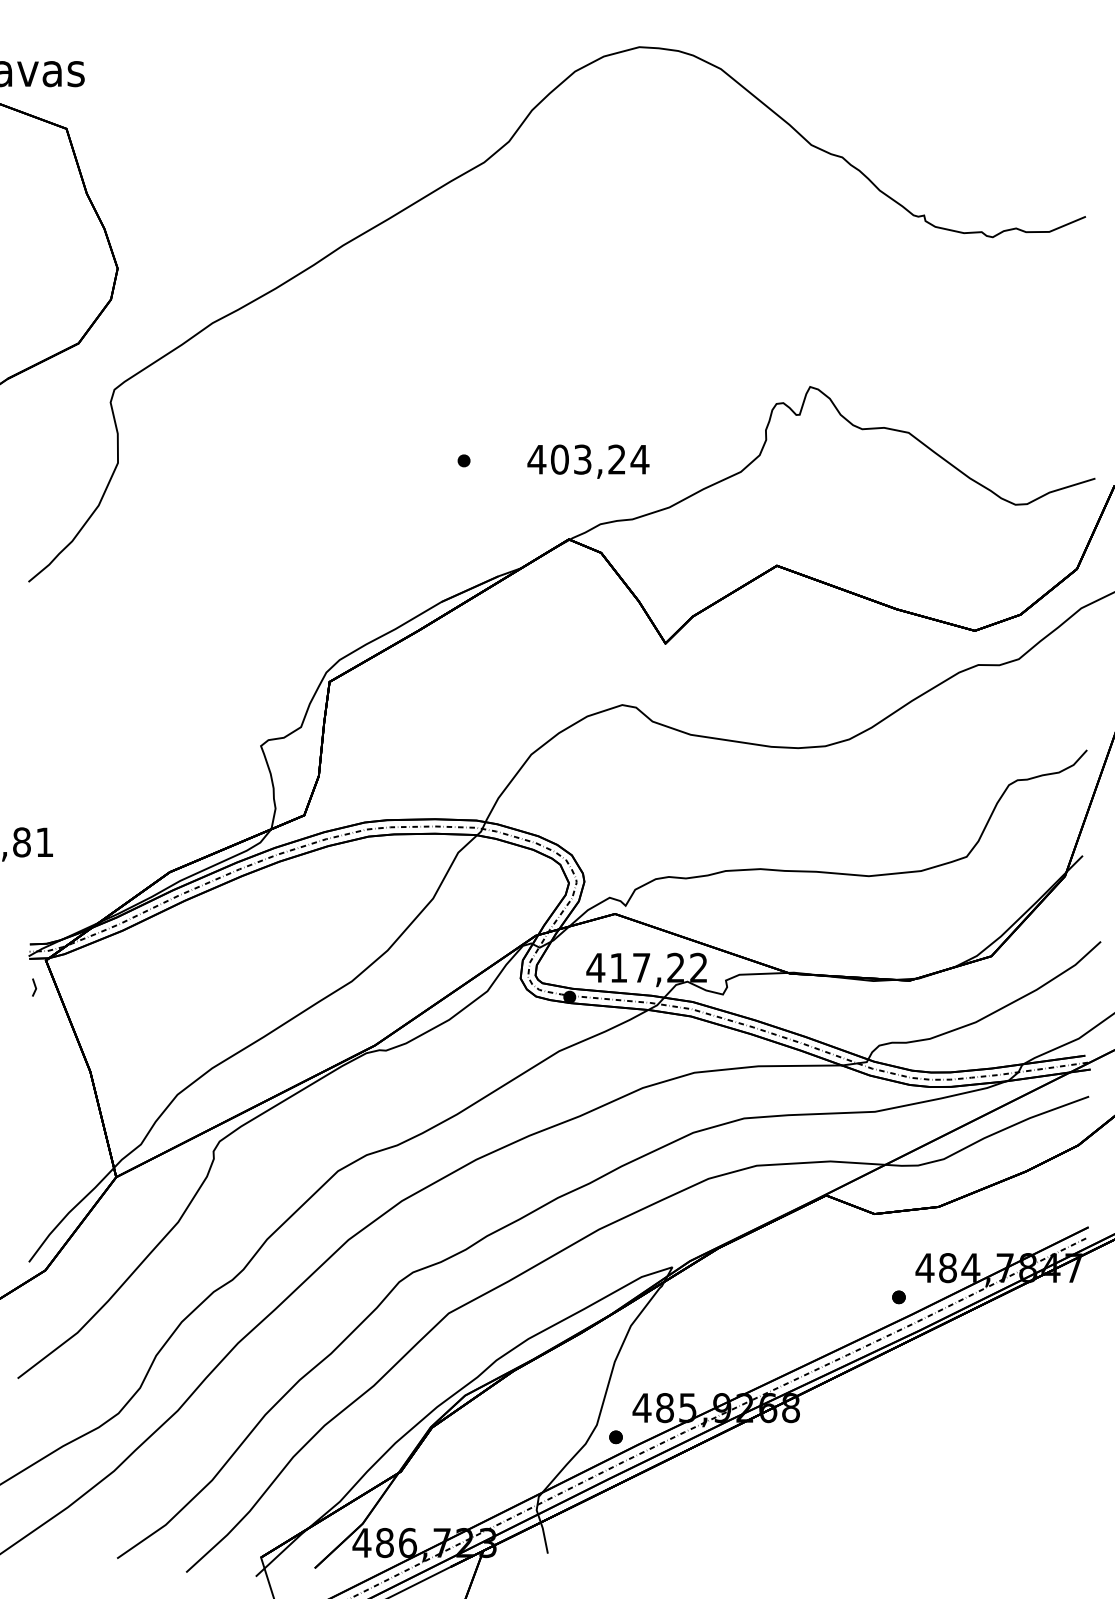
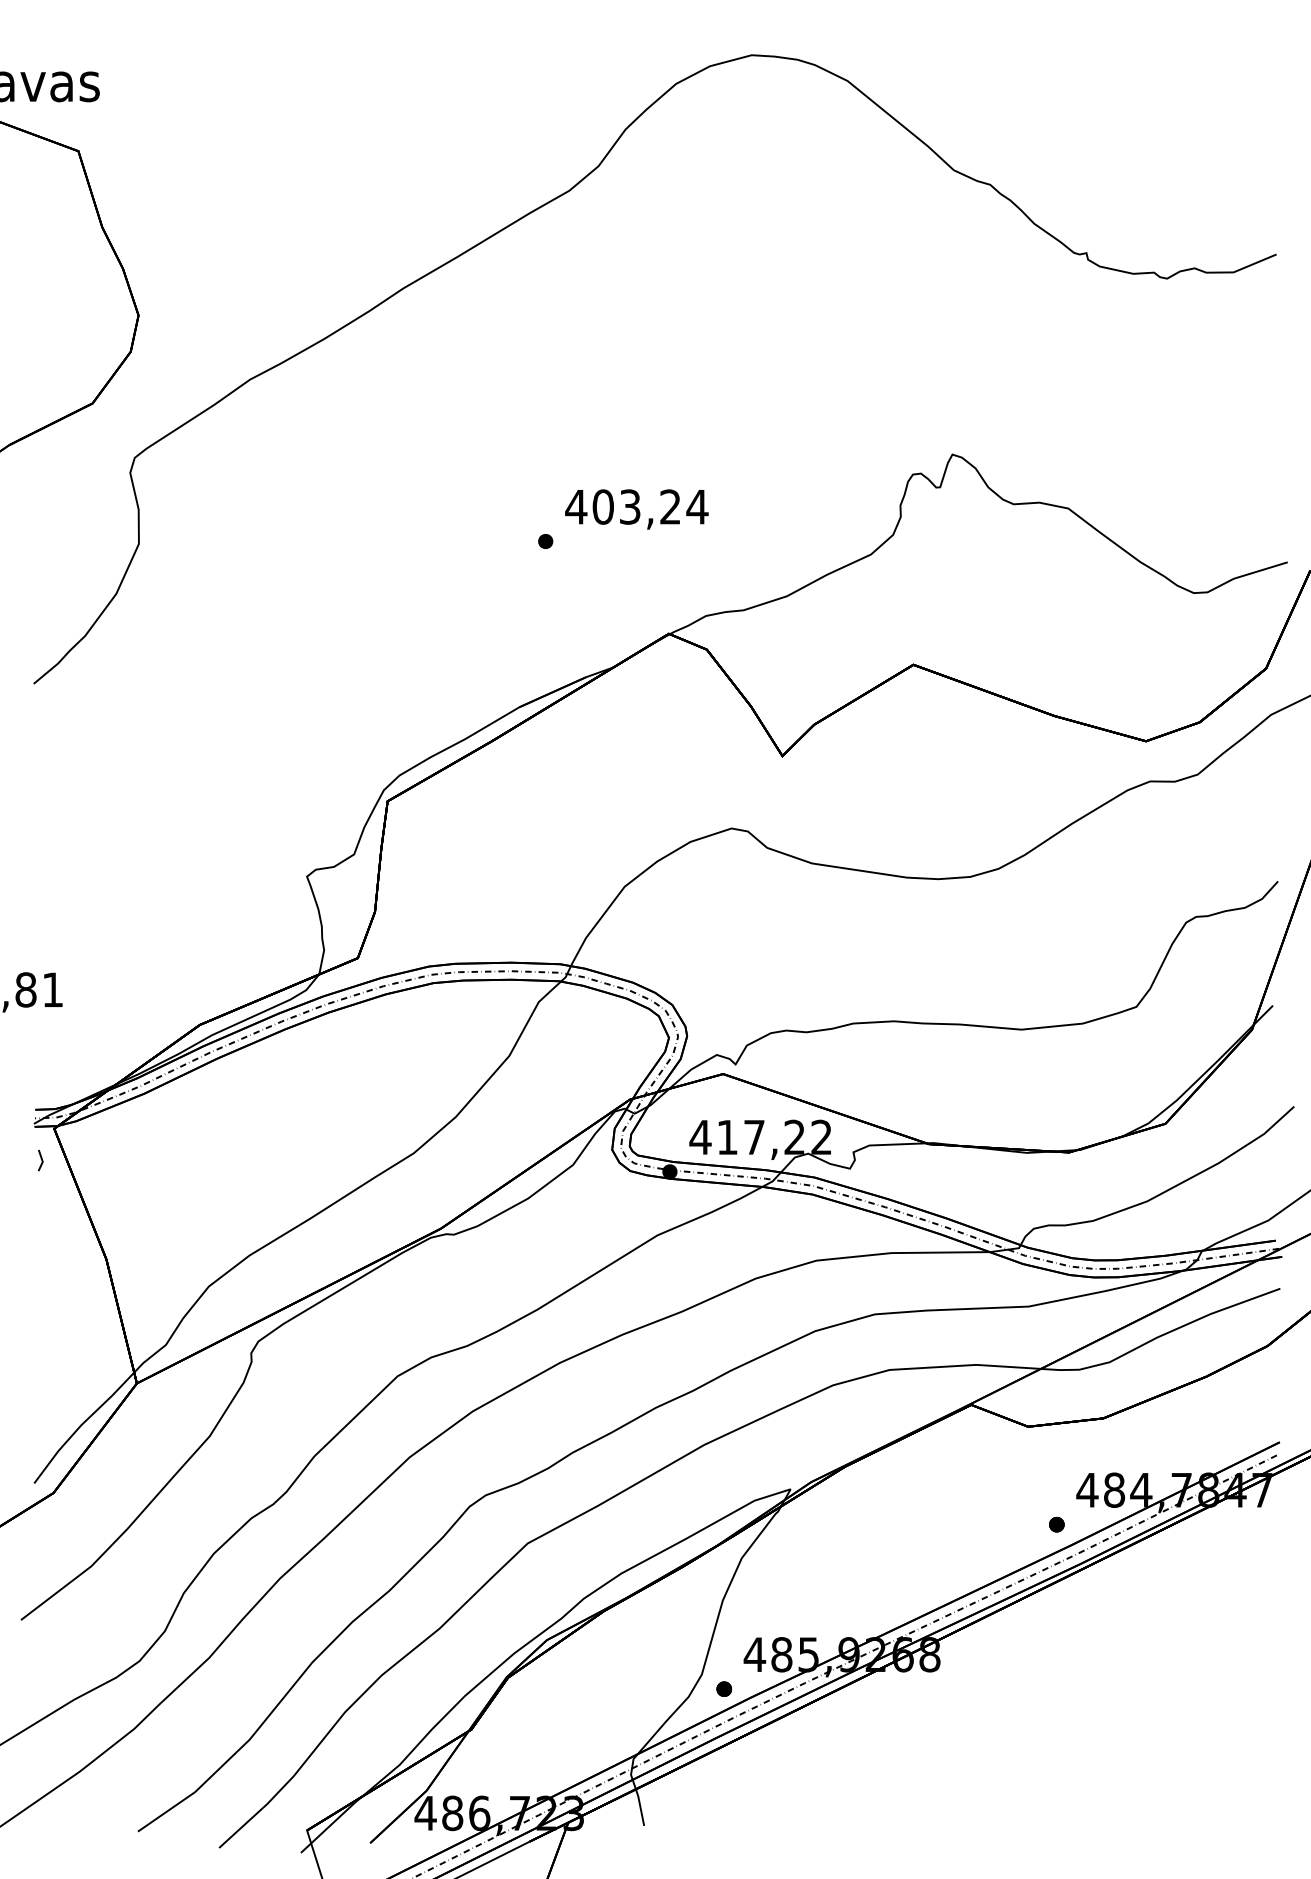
text: (588, 461) -> (636, 509), moved

